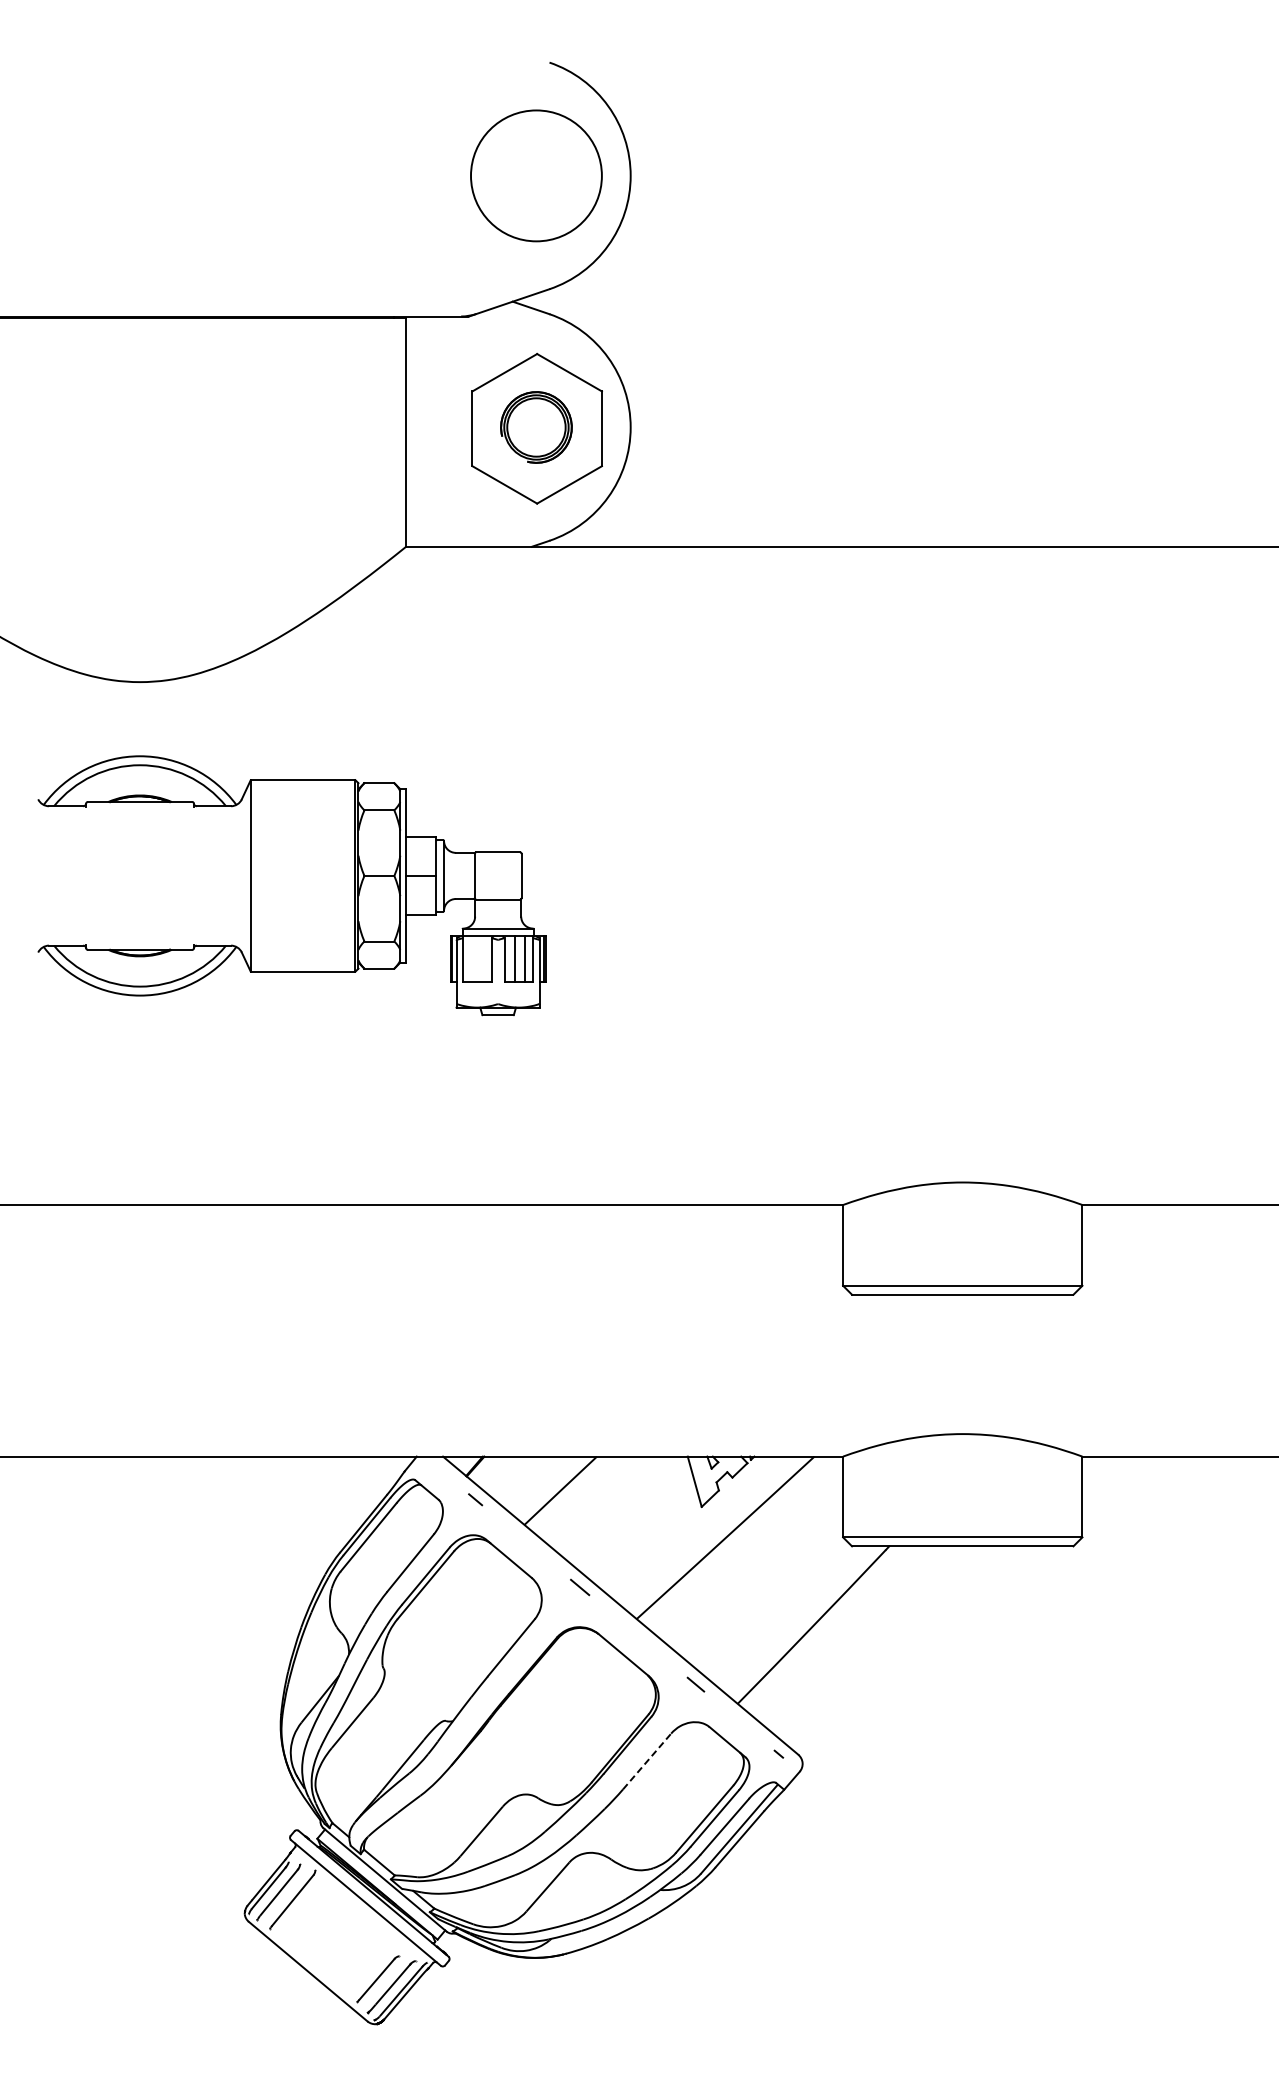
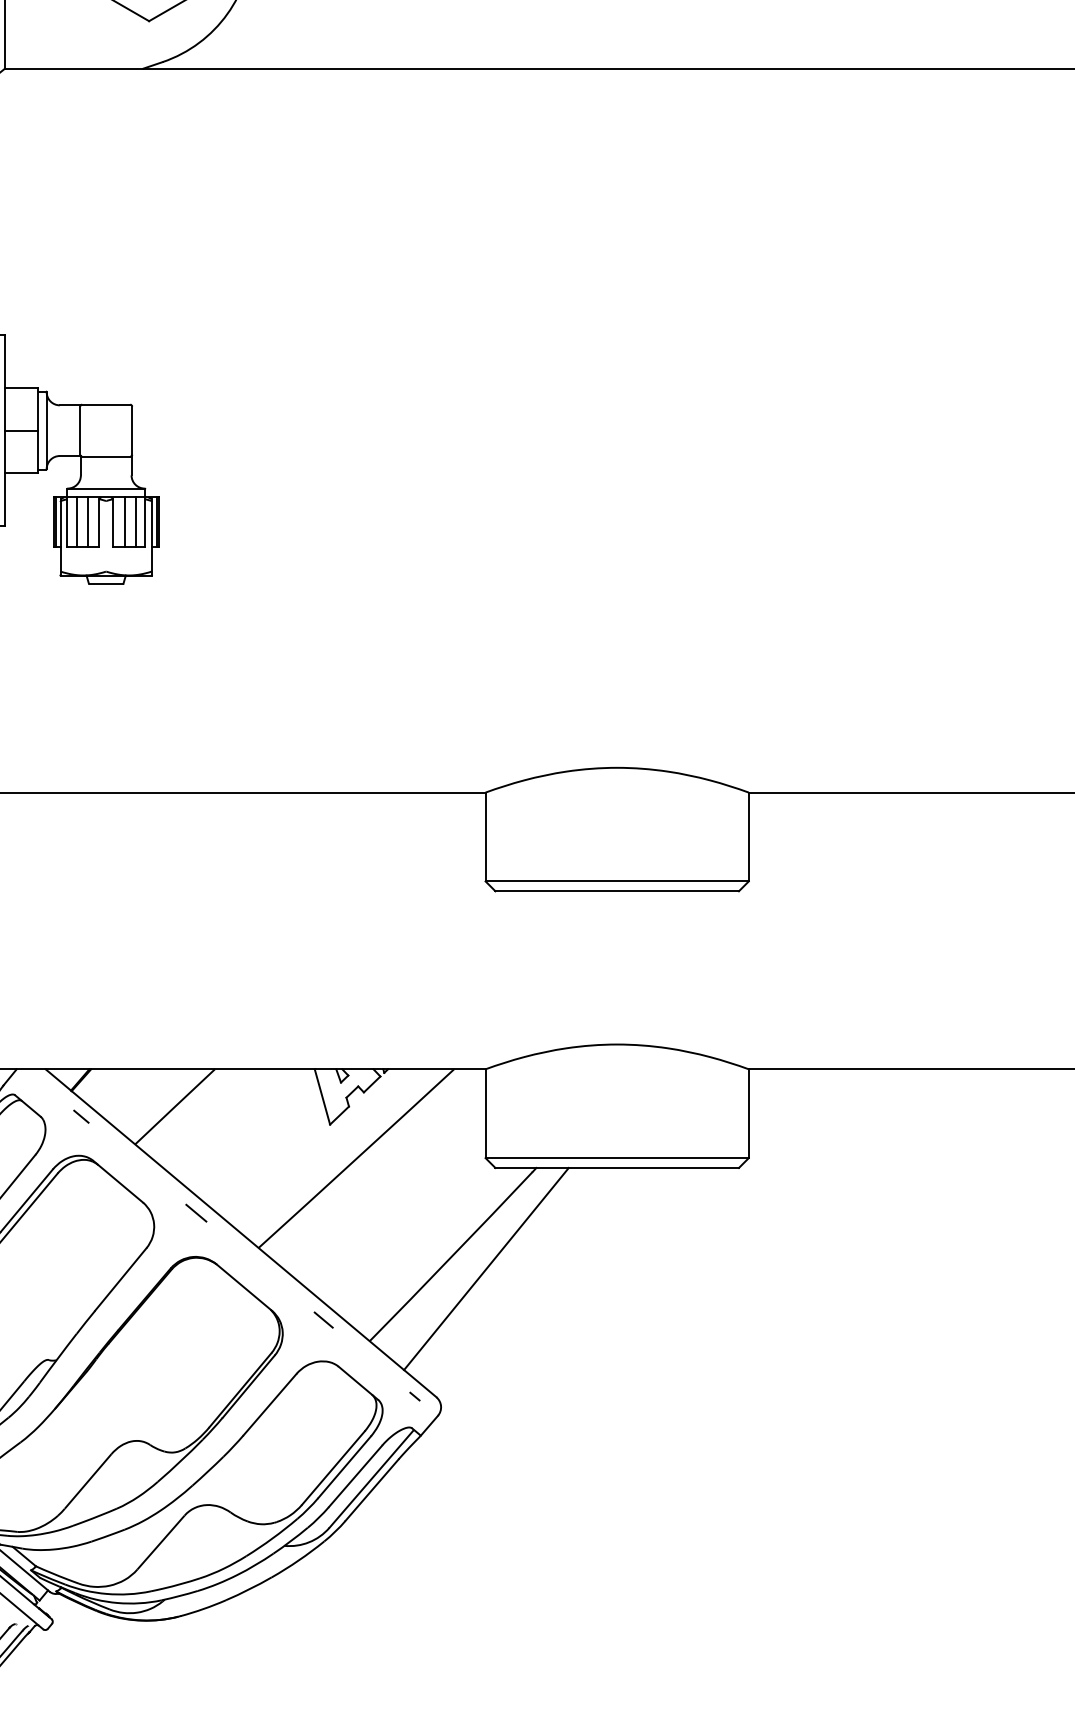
line: (471, 958) -> (76, 521), added
line: (481, 958) -> (87, 521), added
line: (843, 1638) -> (486, 1269), added
line: (647, 1761) -> (270, 1404), dashed -> solid

